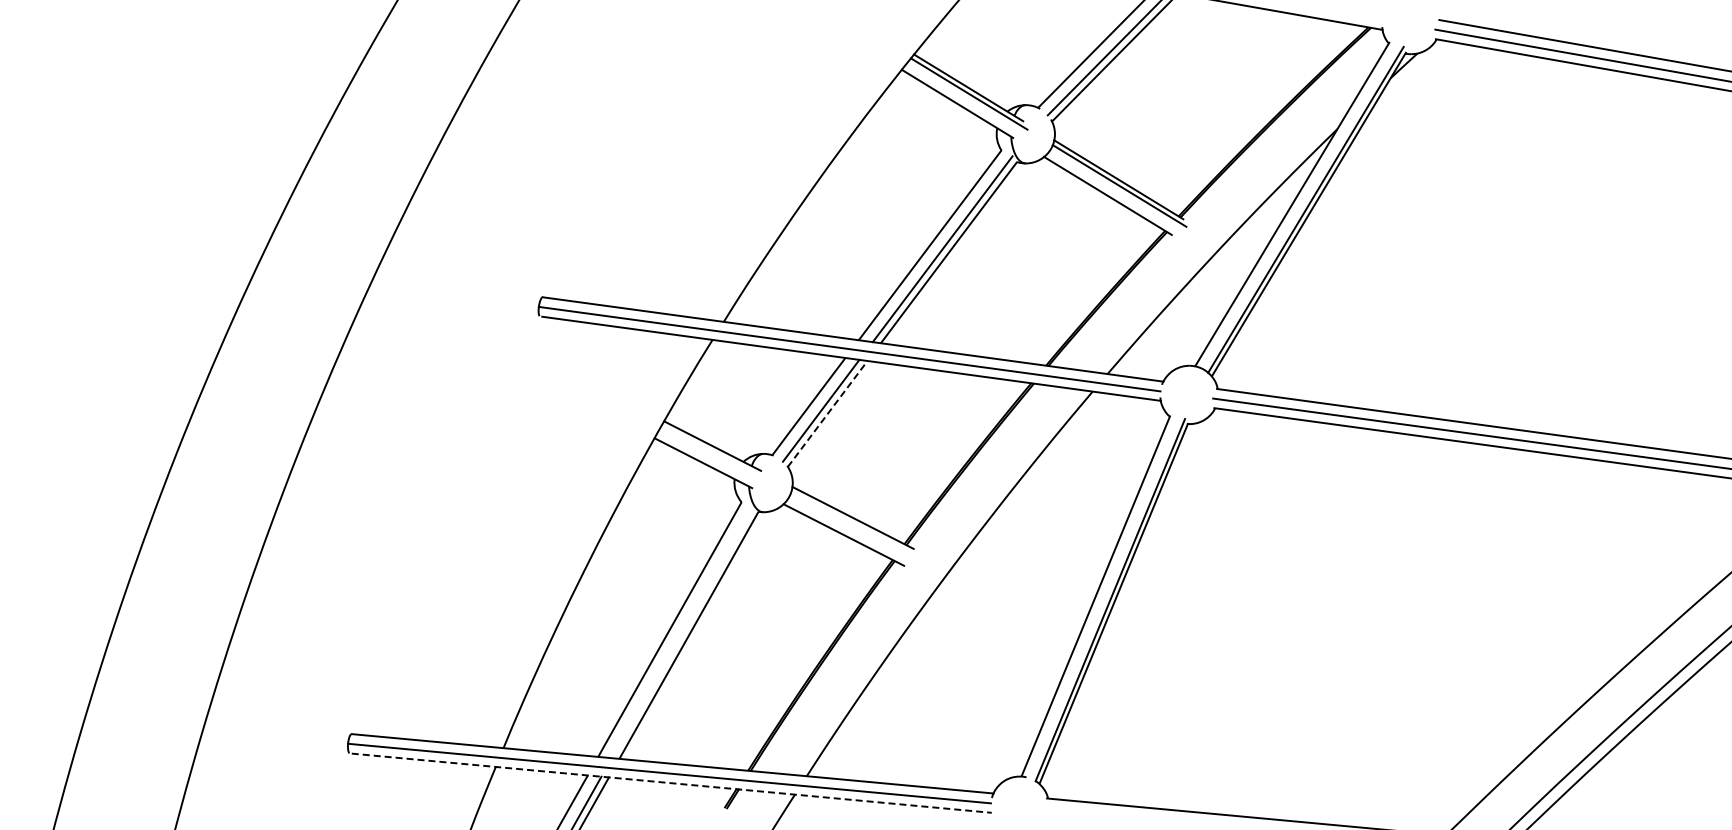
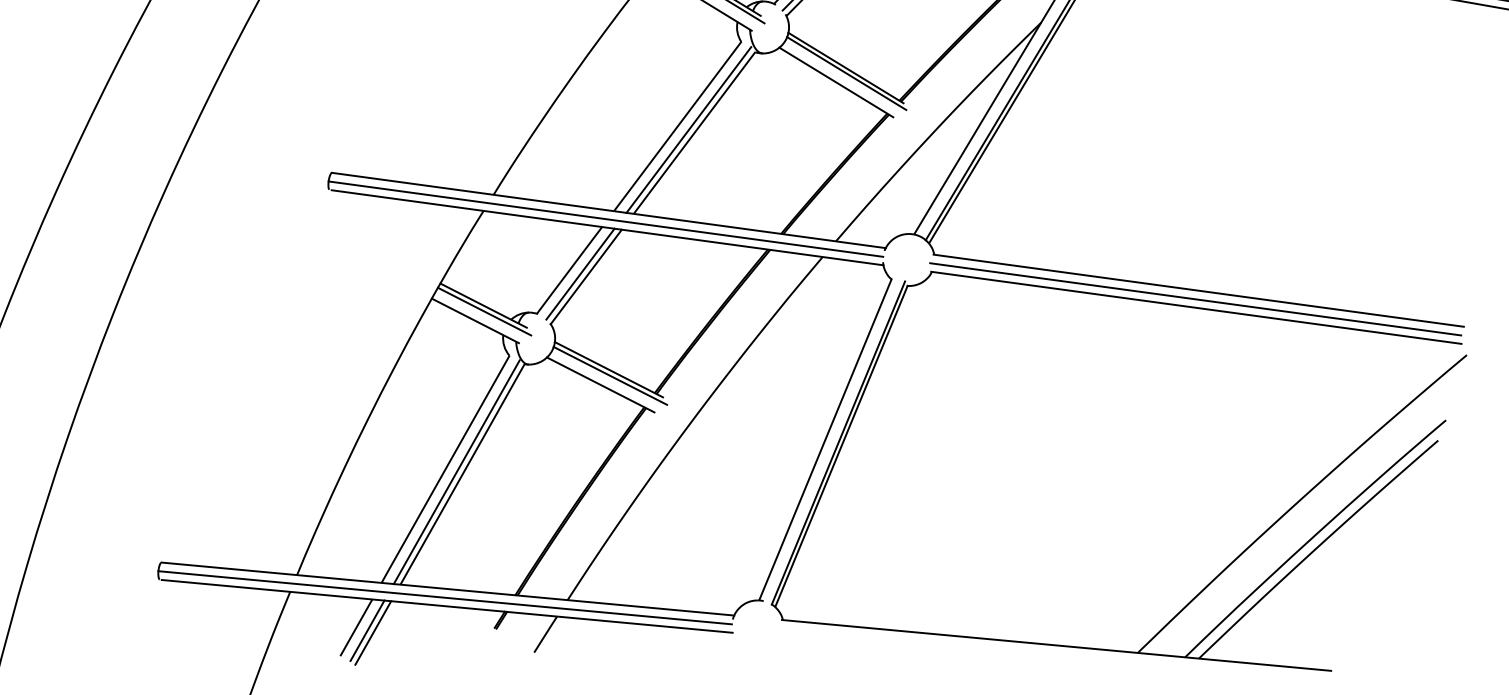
line: (827, 413) -> (586, 276), dashed -> solid
line: (713, 452) -> (484, 311), added
line: (854, 524) -> (610, 375), added
line: (682, 632) -> (456, 471), added
line: (672, 783) -> (447, 606), dashed -> solid

